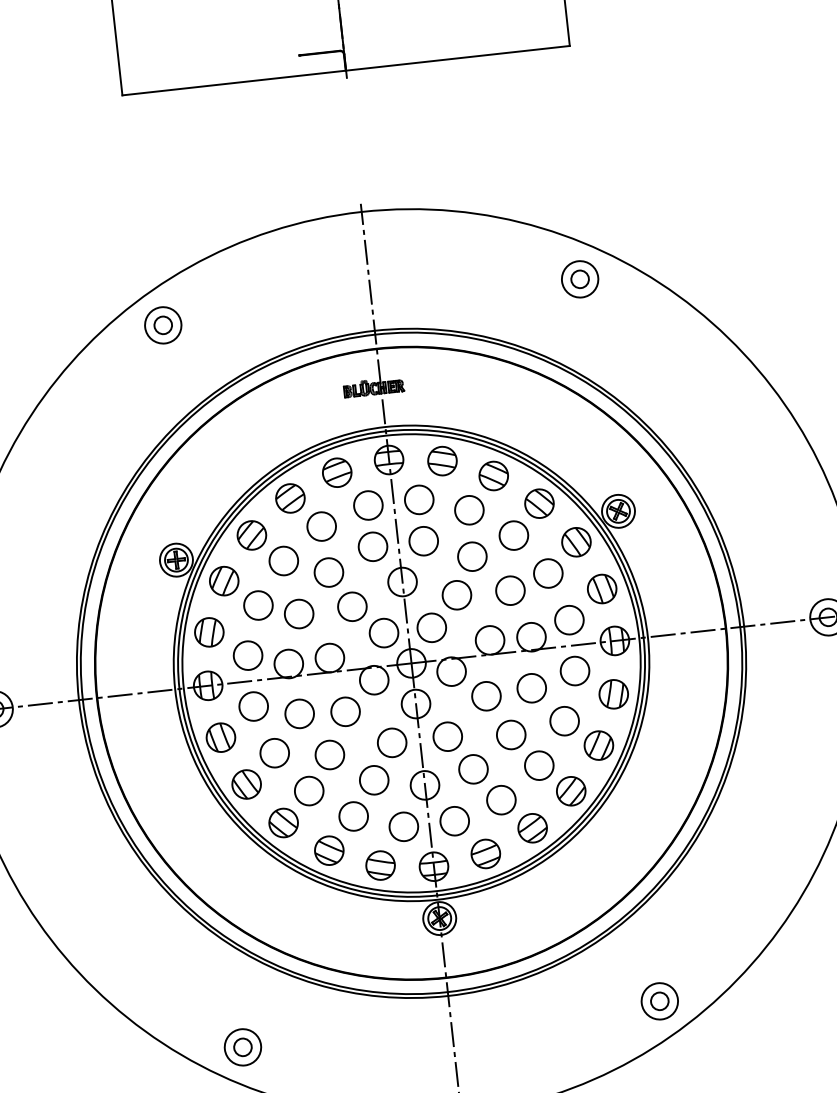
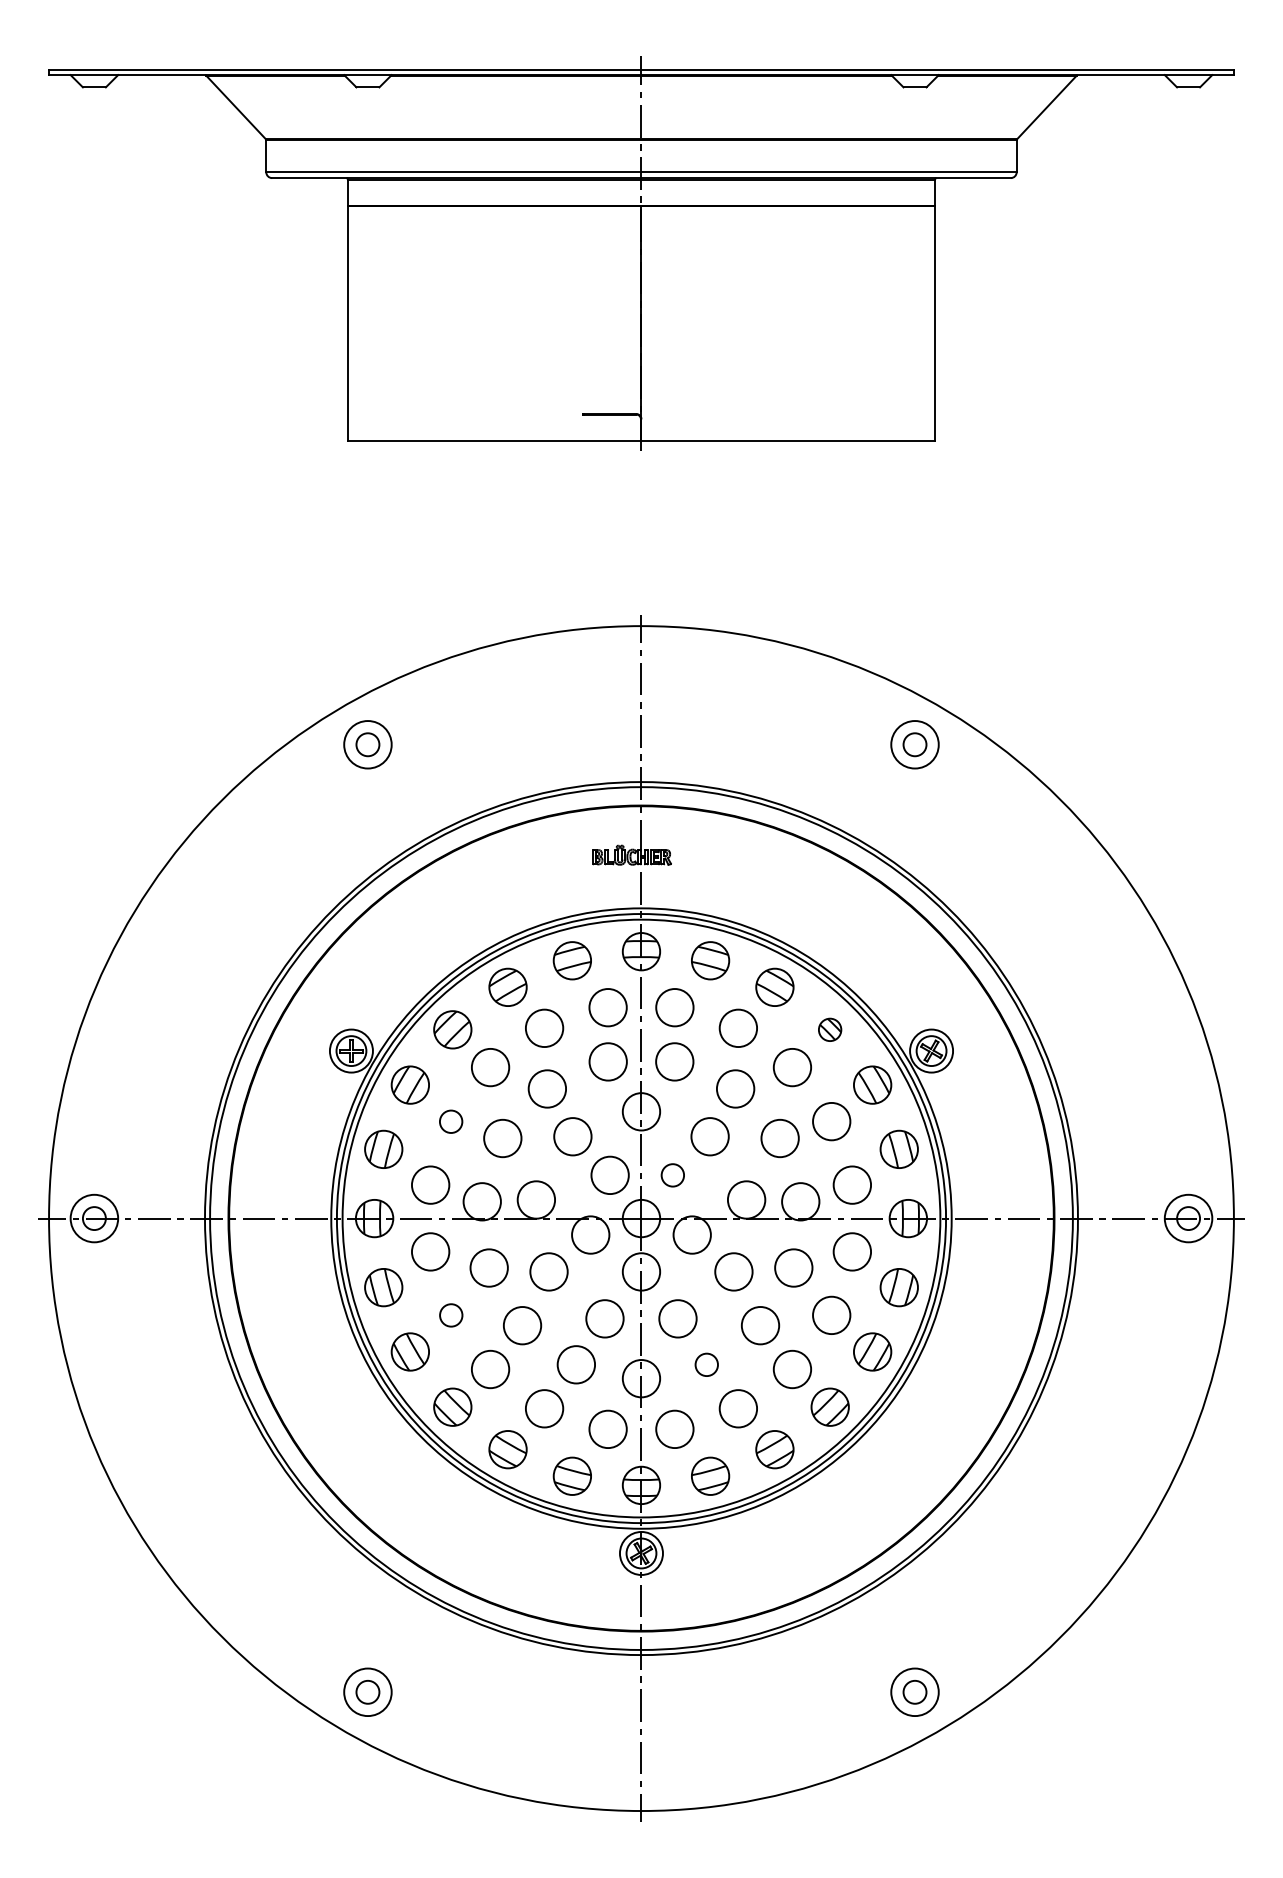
part: (538, 503) -> (829, 1029), size x0.6
circle: (257, 605) -> (450, 1121), size x0.6
circle: (431, 627) -> (672, 1175), size x0.6
circle: (274, 753) -> (450, 1315), size x0.6
circle: (473, 769) -> (706, 1364), size x0.6

